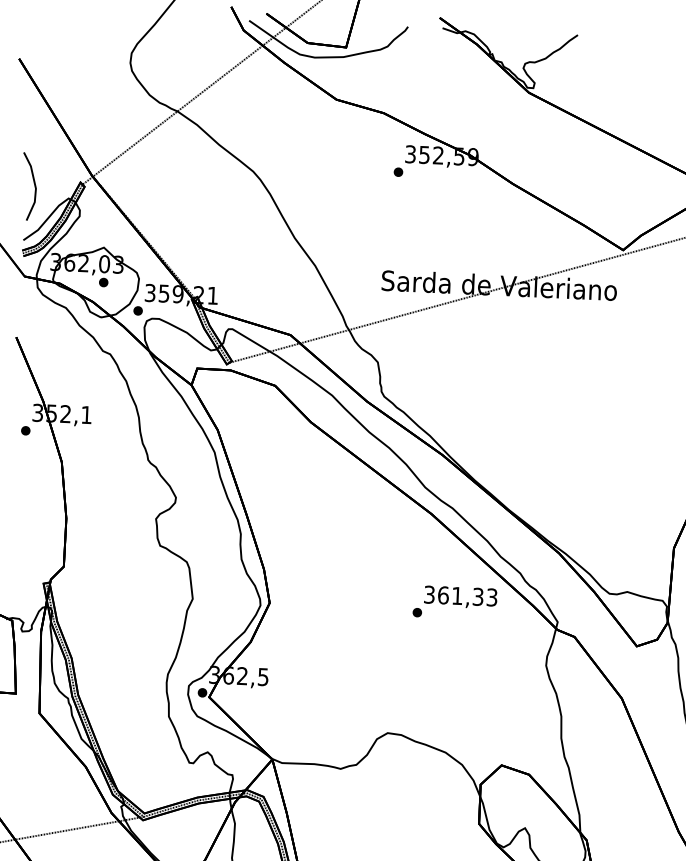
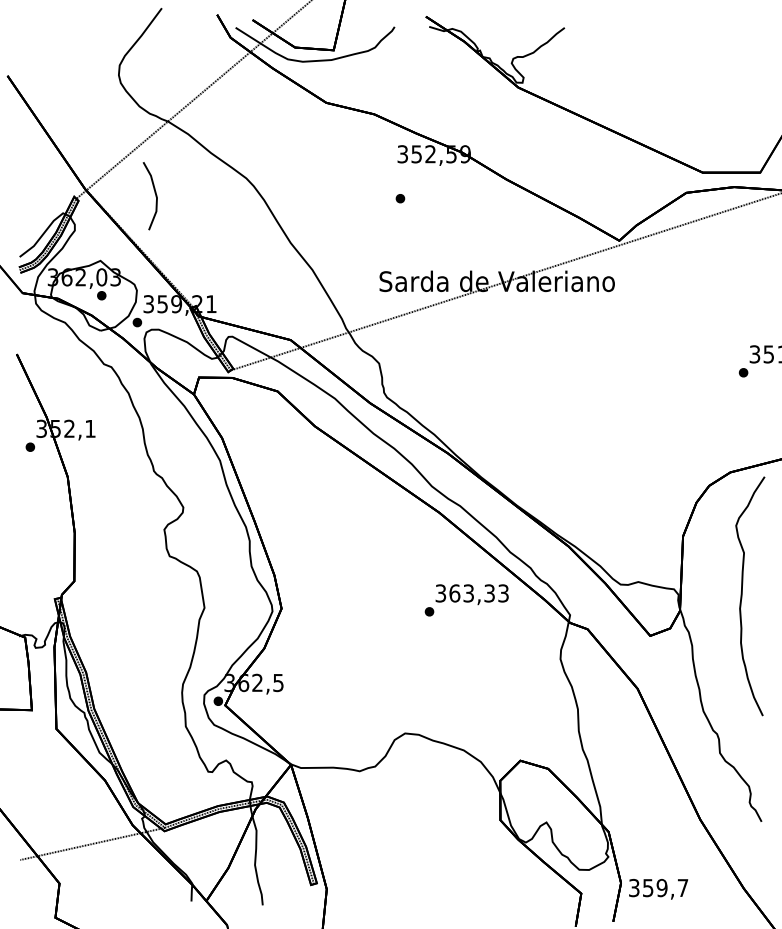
part: (398, 172) -> (400, 198), moved
line: (33, 184) -> (154, 193), moved
text: (457, 596) -> (468, 593), 361,33 -> 363,33

